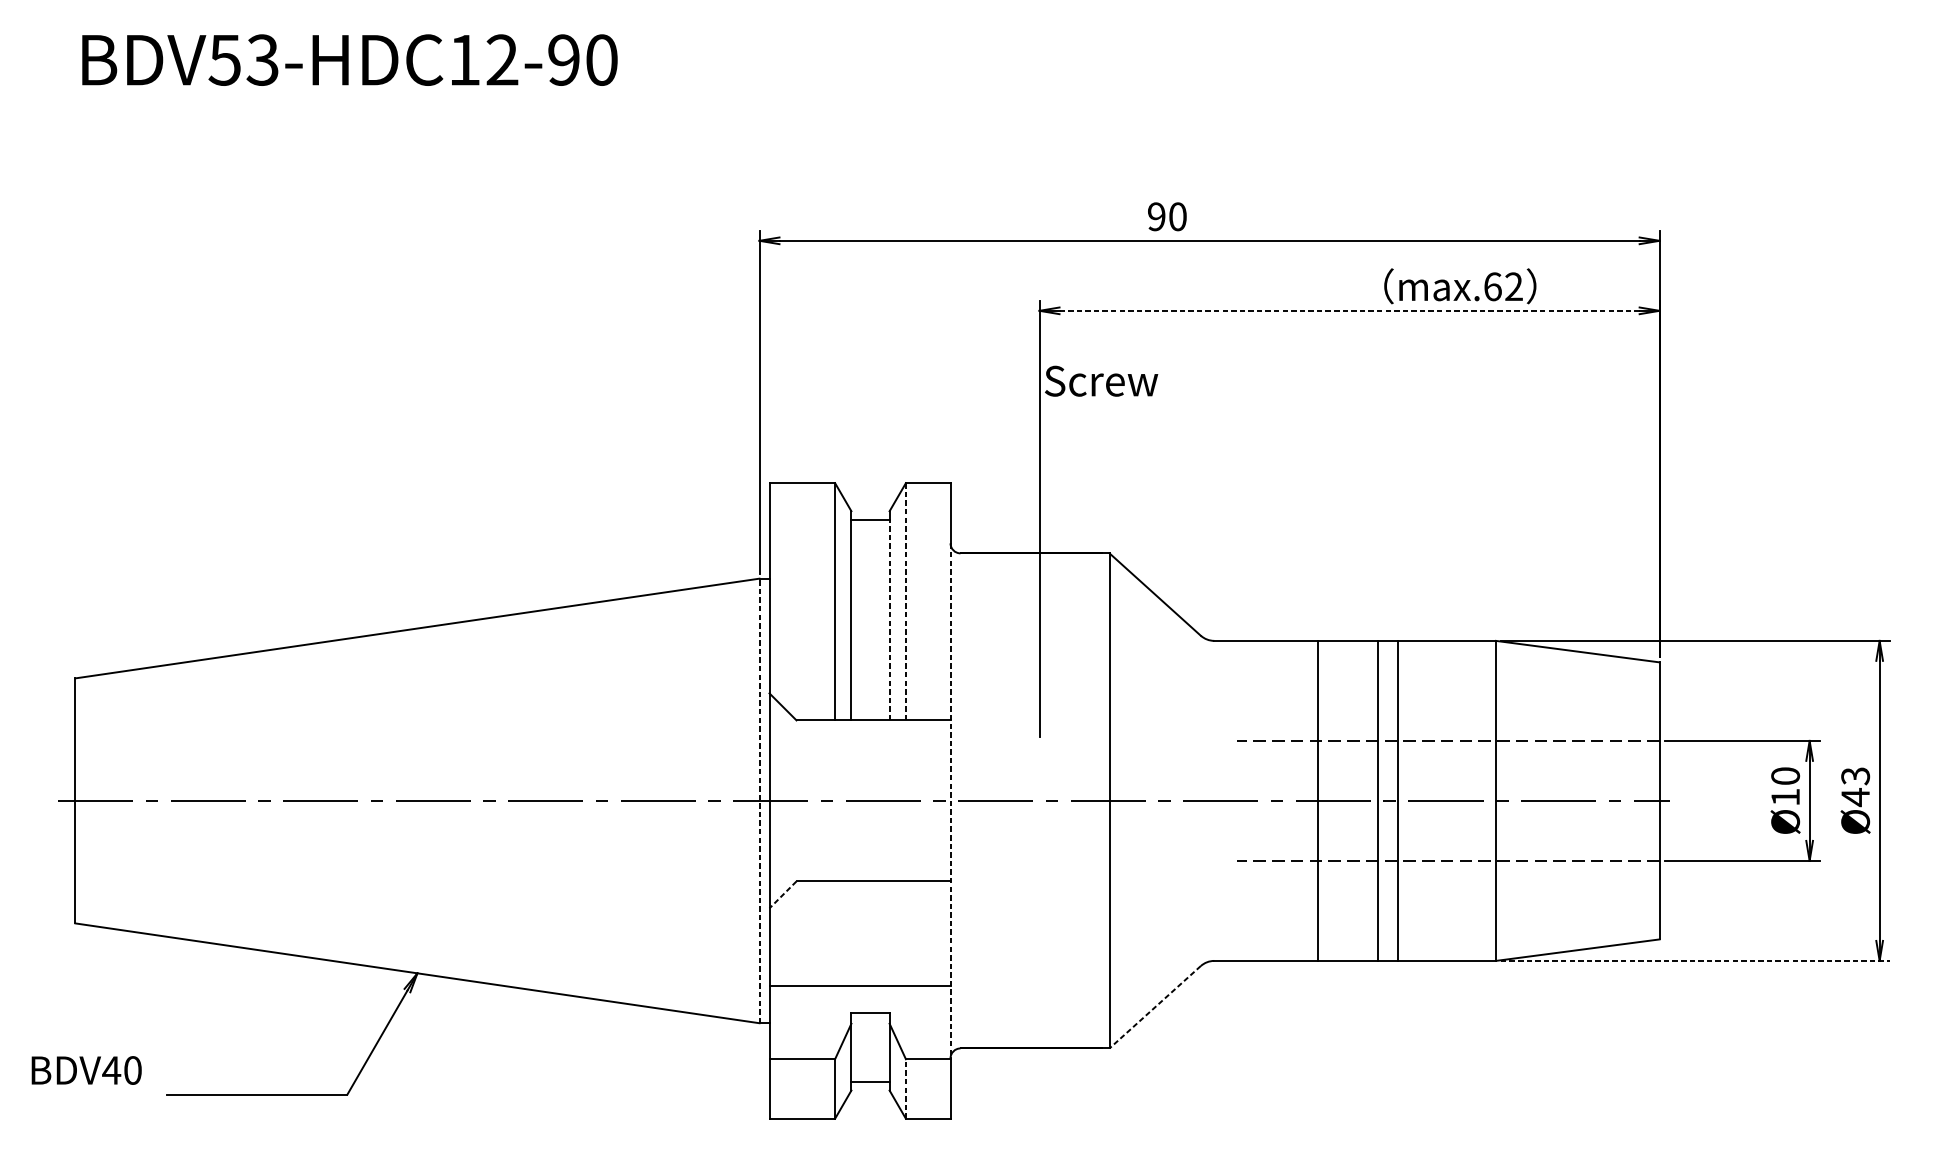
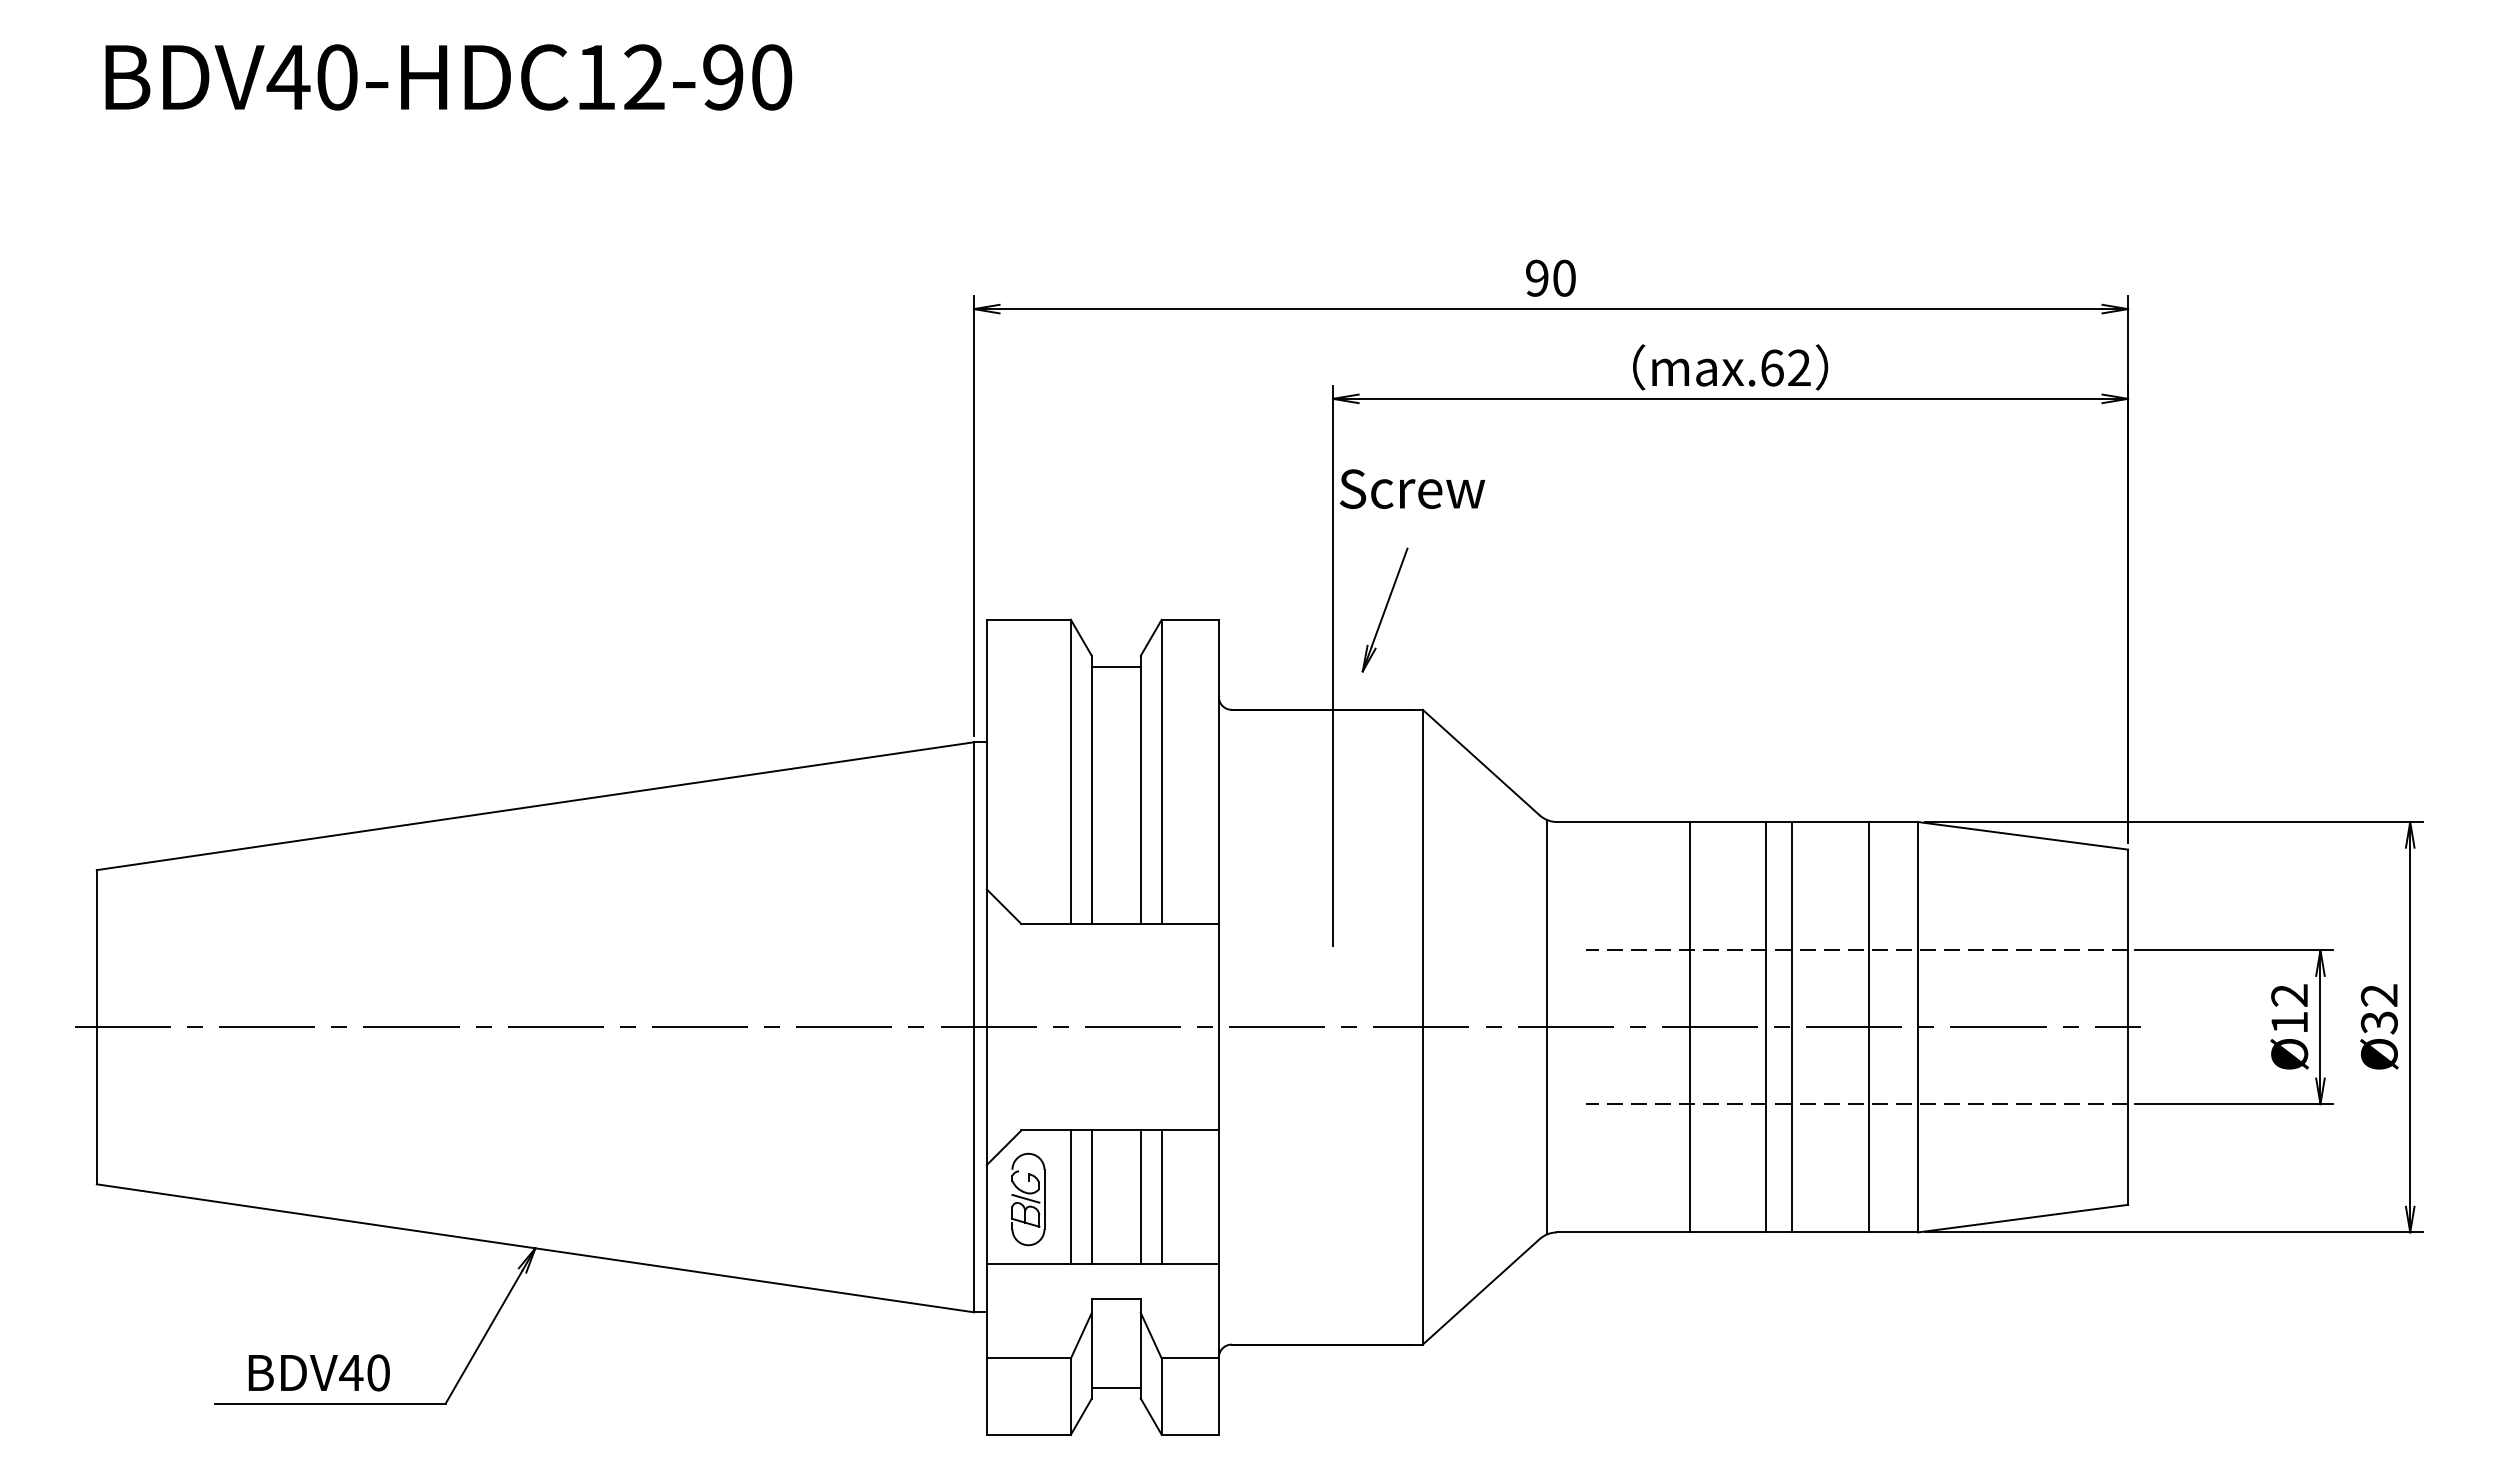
text: (242, 60) -> (311, 77), BDV53-HDC12-90 -> BDV40-HDC12-90
text: (1167, 216) -> (1550, 277), moved
text: (1460, 286) -> (1730, 367), moved
line: (1349, 310) -> (1730, 398), dashed -> solid
part: (1079, 475) -> (1384, 609), added
line: (905, 601) -> (1161, 771), dashed -> solid
line: (889, 620) -> (1140, 795), dashed -> solid
text: (1785, 776) -> (2289, 995), 10 -> 12
text: (1854, 787) -> (2378, 1009), 43 -> 32
line: (759, 800) -> (973, 1026), dashed -> solid
line: (950, 801) -> (1218, 1027), dashed -> solid
line: (1206, 801) -> (1547, 1027), added
line: (1457, 801) -> (1869, 1027), added
line: (782, 895) -> (1003, 1148), dashed -> solid
line: (834, 933) -> (1070, 1197), added
line: (851, 933) -> (1091, 1197), added
line: (889, 933) -> (1140, 1197), added
line: (905, 933) -> (1161, 1197), added
part: (802, 935) -> (1028, 1199), added
line: (1695, 960) -> (2174, 1232), dashed -> solid
line: (1155, 1007) -> (1481, 1291), dashed -> solid
text: (86, 1070) -> (318, 1372), moved
line: (905, 1088) -> (1161, 1396), dashed -> solid

